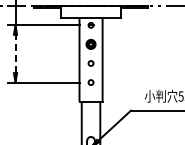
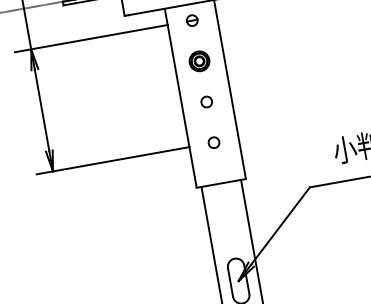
line: (15, 53) -> (41, 109), dashed -> solid

